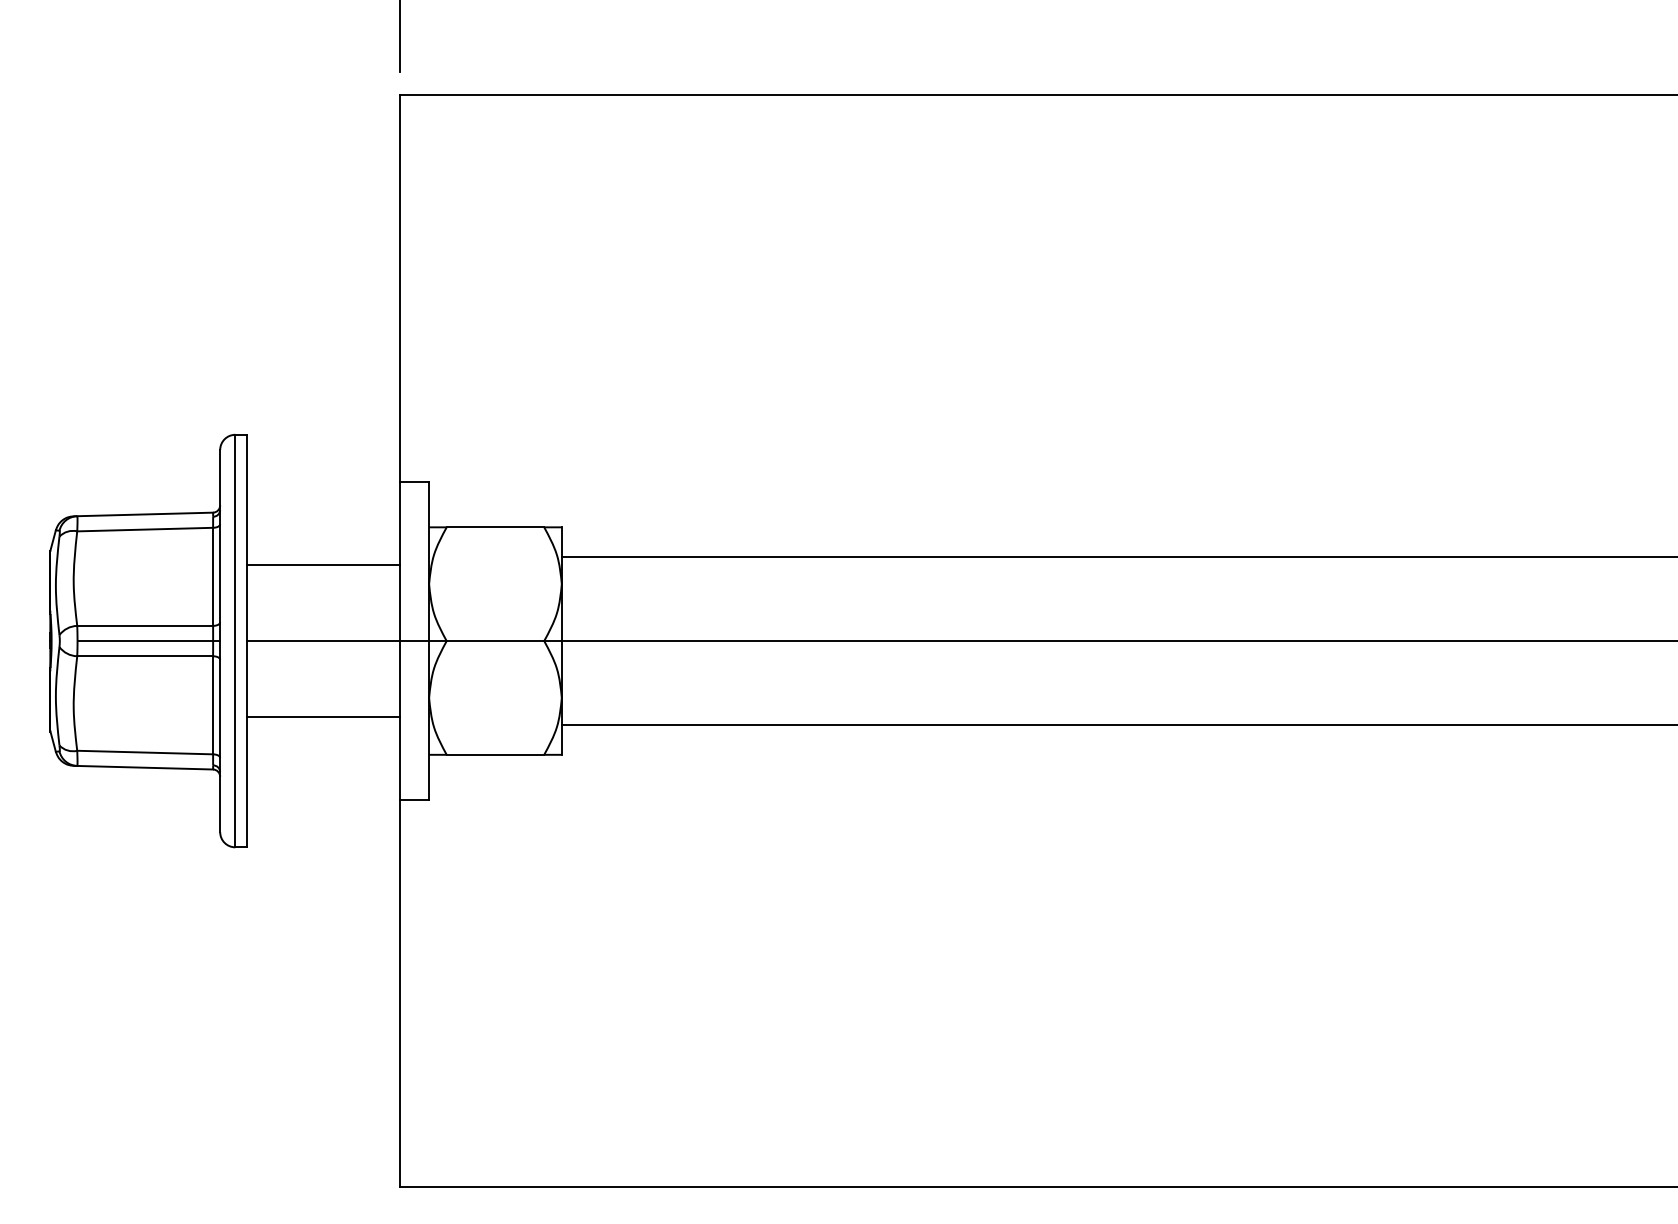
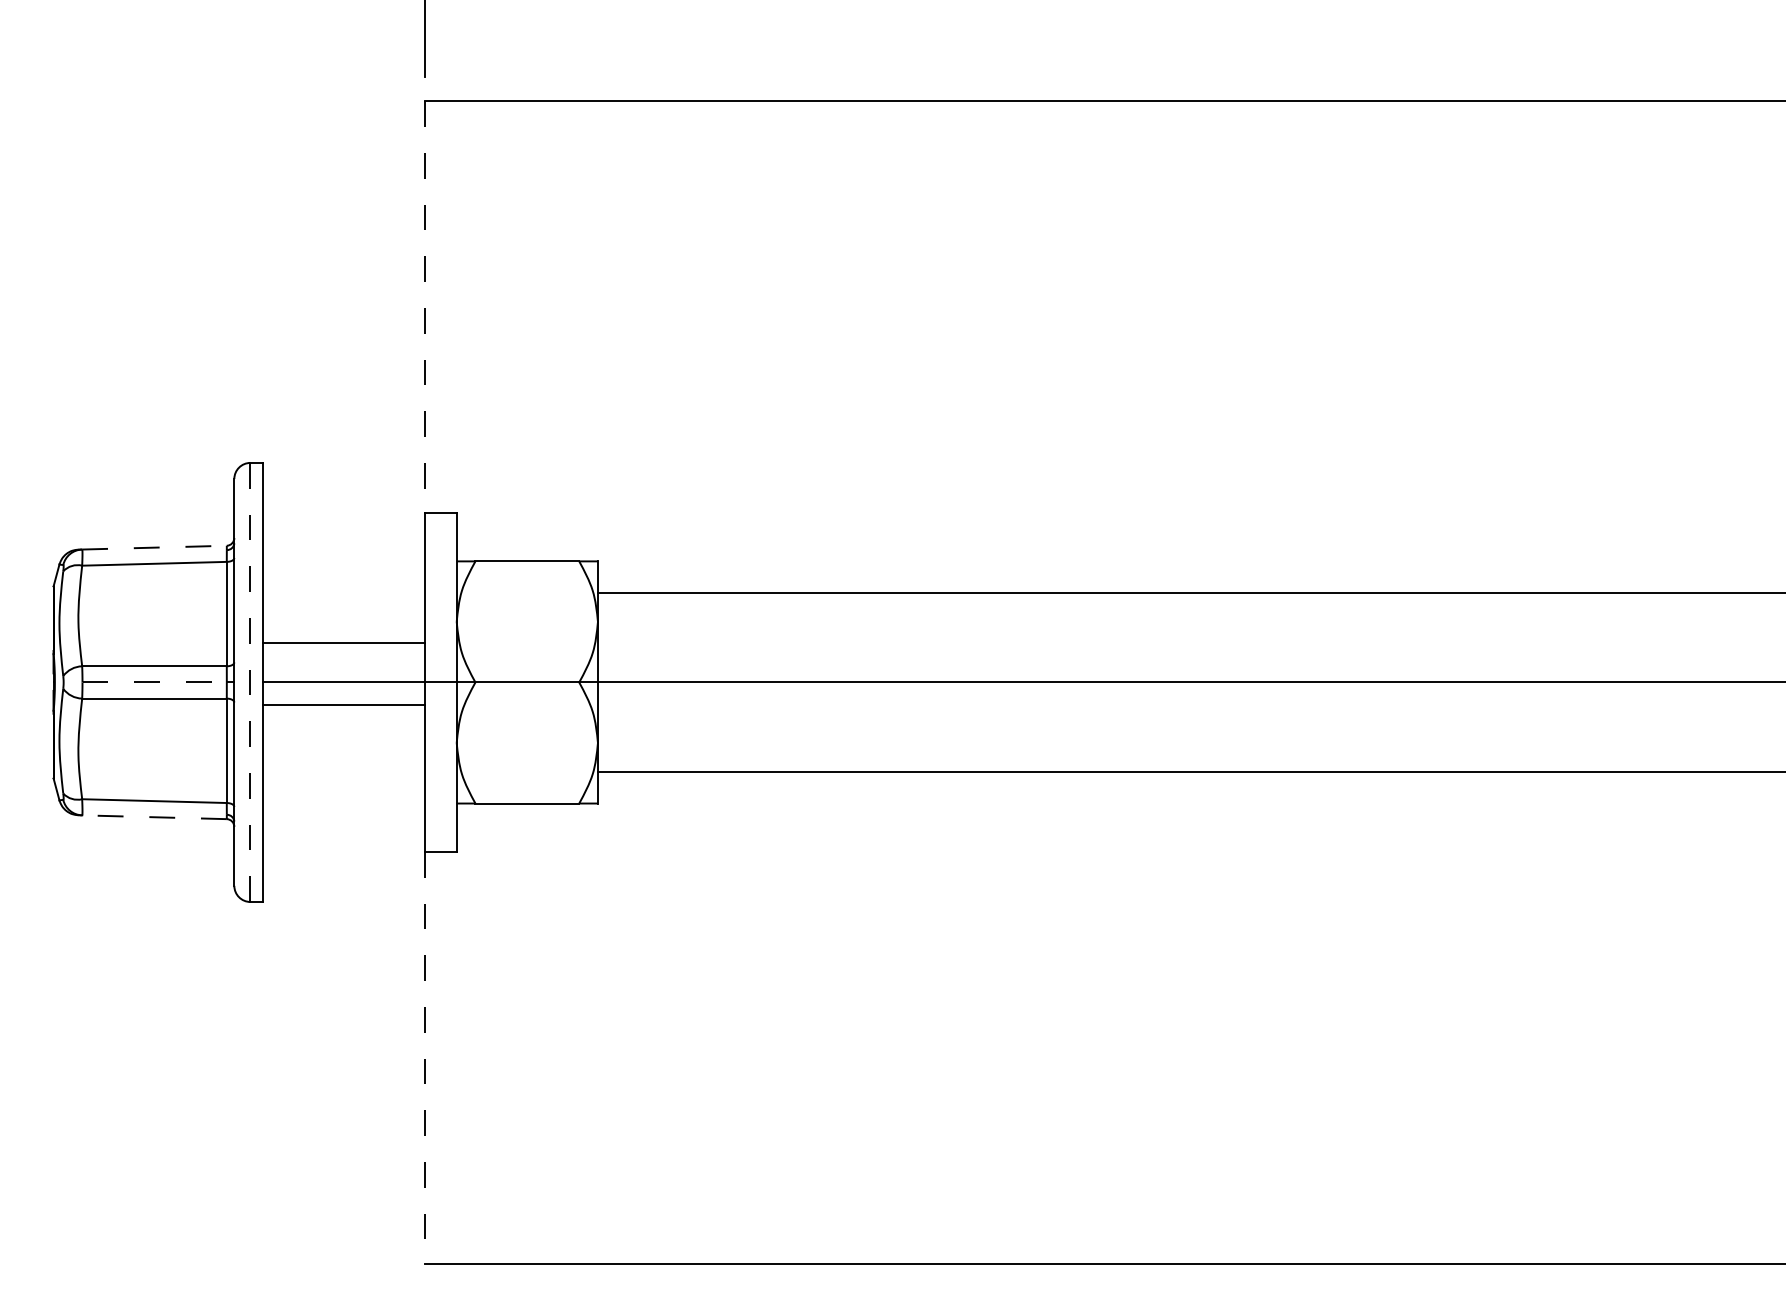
line: (399, 288) -> (425, 307), solid -> dashed
line: (145, 514) -> (154, 547), solid -> dashed
line: (322, 565) -> (343, 643), moved
line: (145, 641) -> (154, 682), solid -> dashed
line: (235, 641) -> (250, 682), solid -> dashed
line: (322, 716) -> (343, 704), moved
line: (145, 767) -> (154, 817), solid -> dashed
line: (399, 994) -> (425, 1058), solid -> dashed

